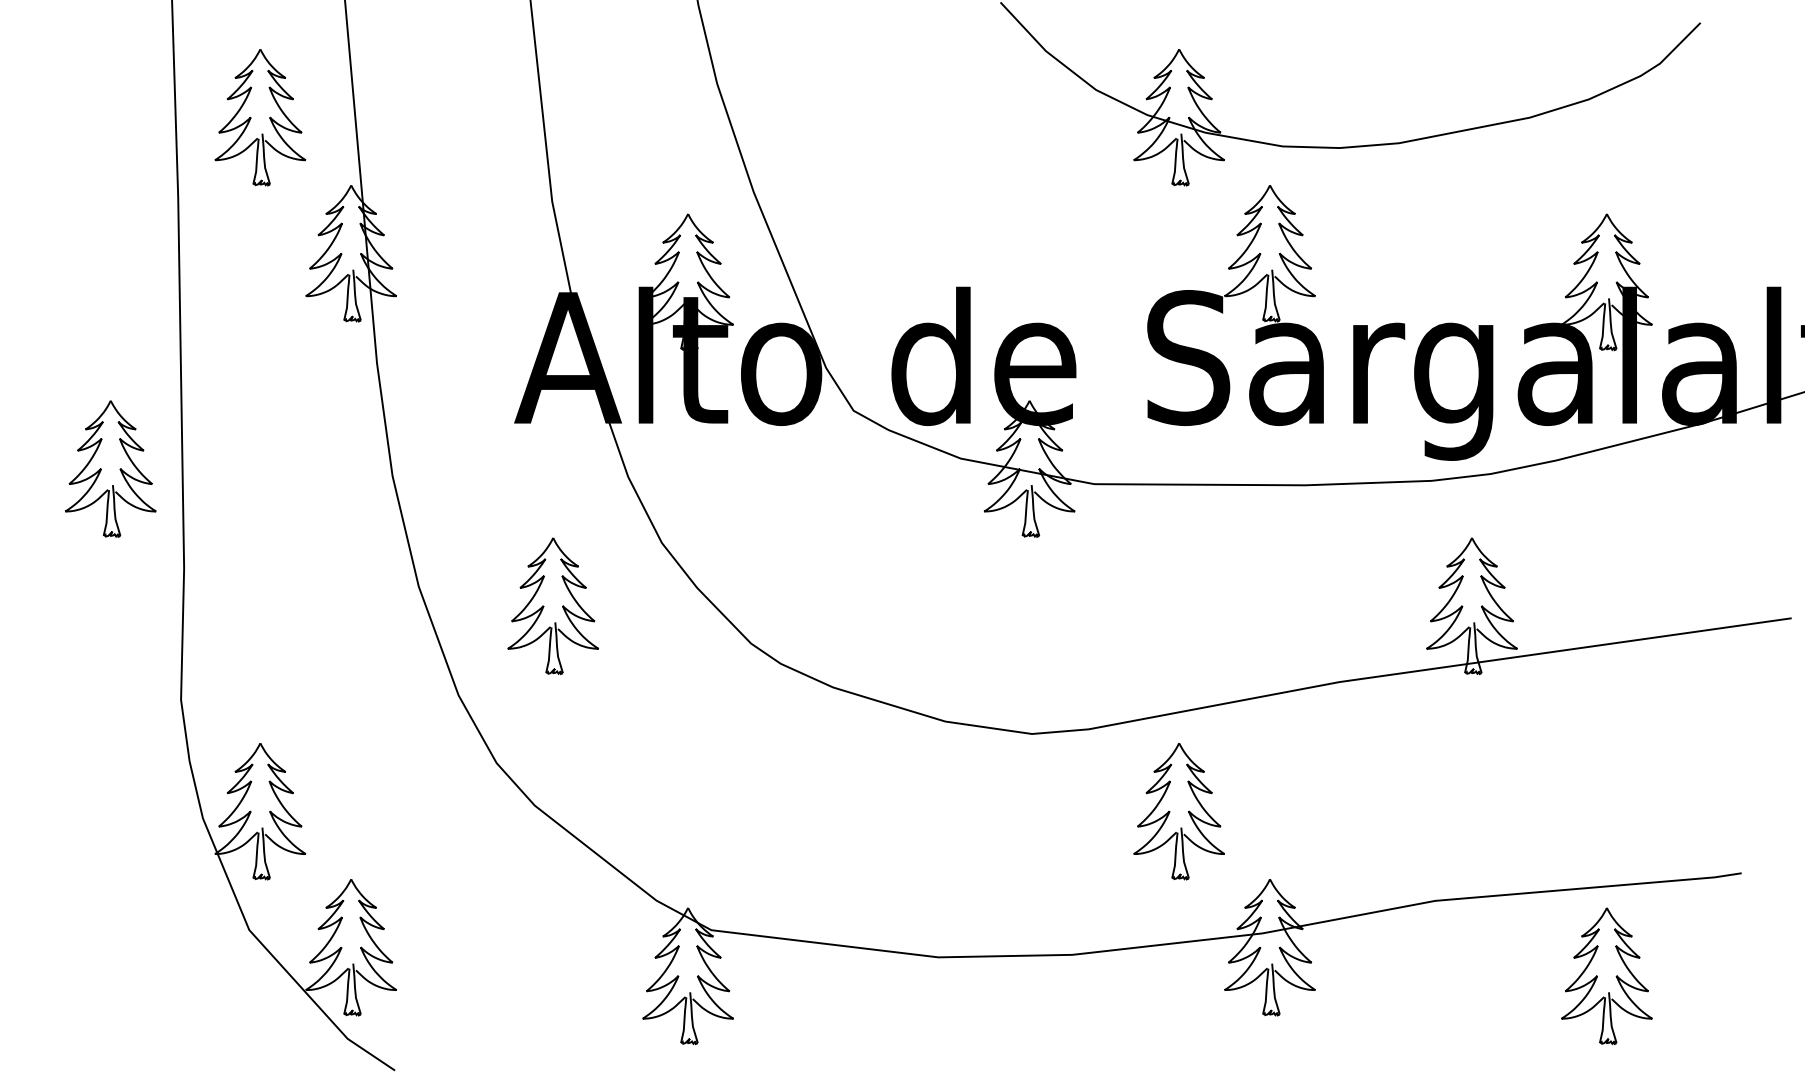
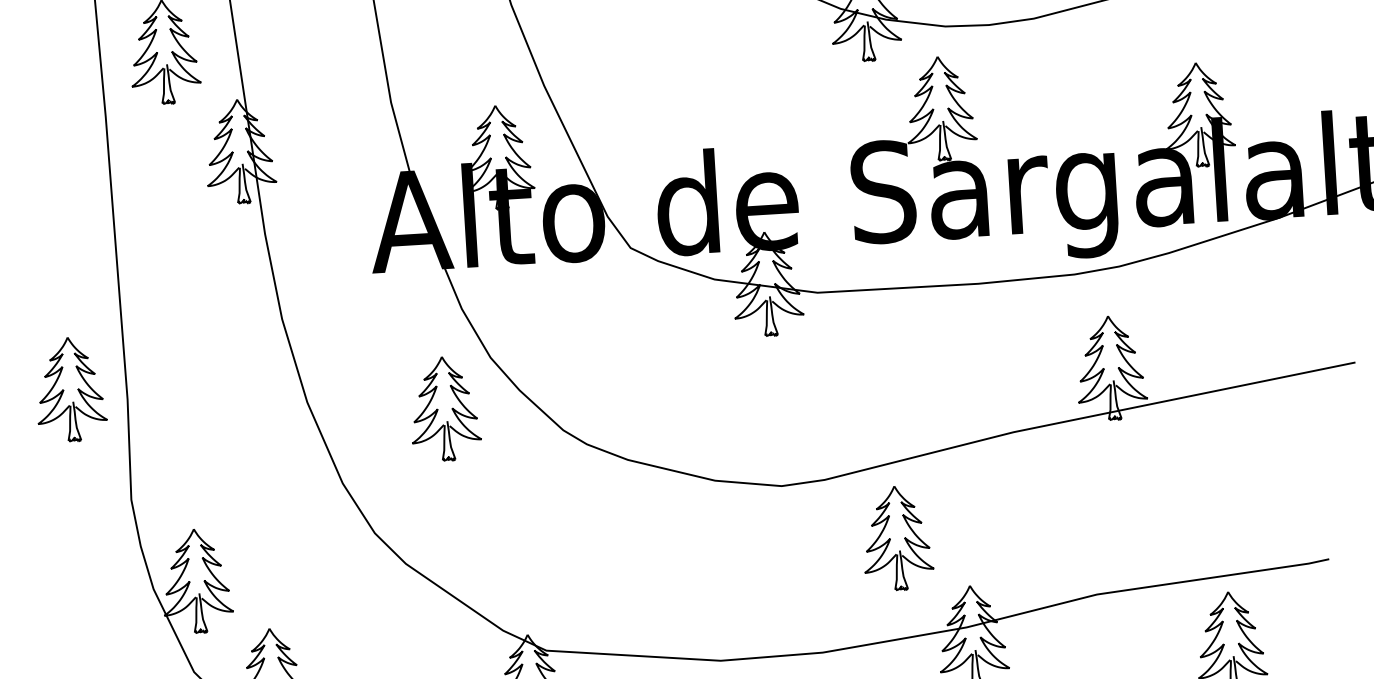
part: (110, 468) -> (70, 389), moved
part: (552, 606) -> (444, 409), moved

